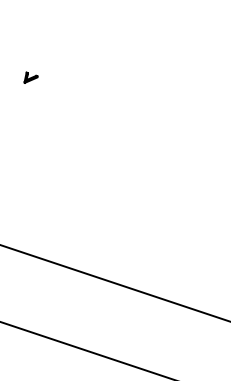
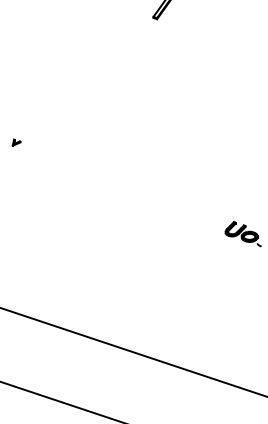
part: (30, 77) -> (16, 142), size x0.6

